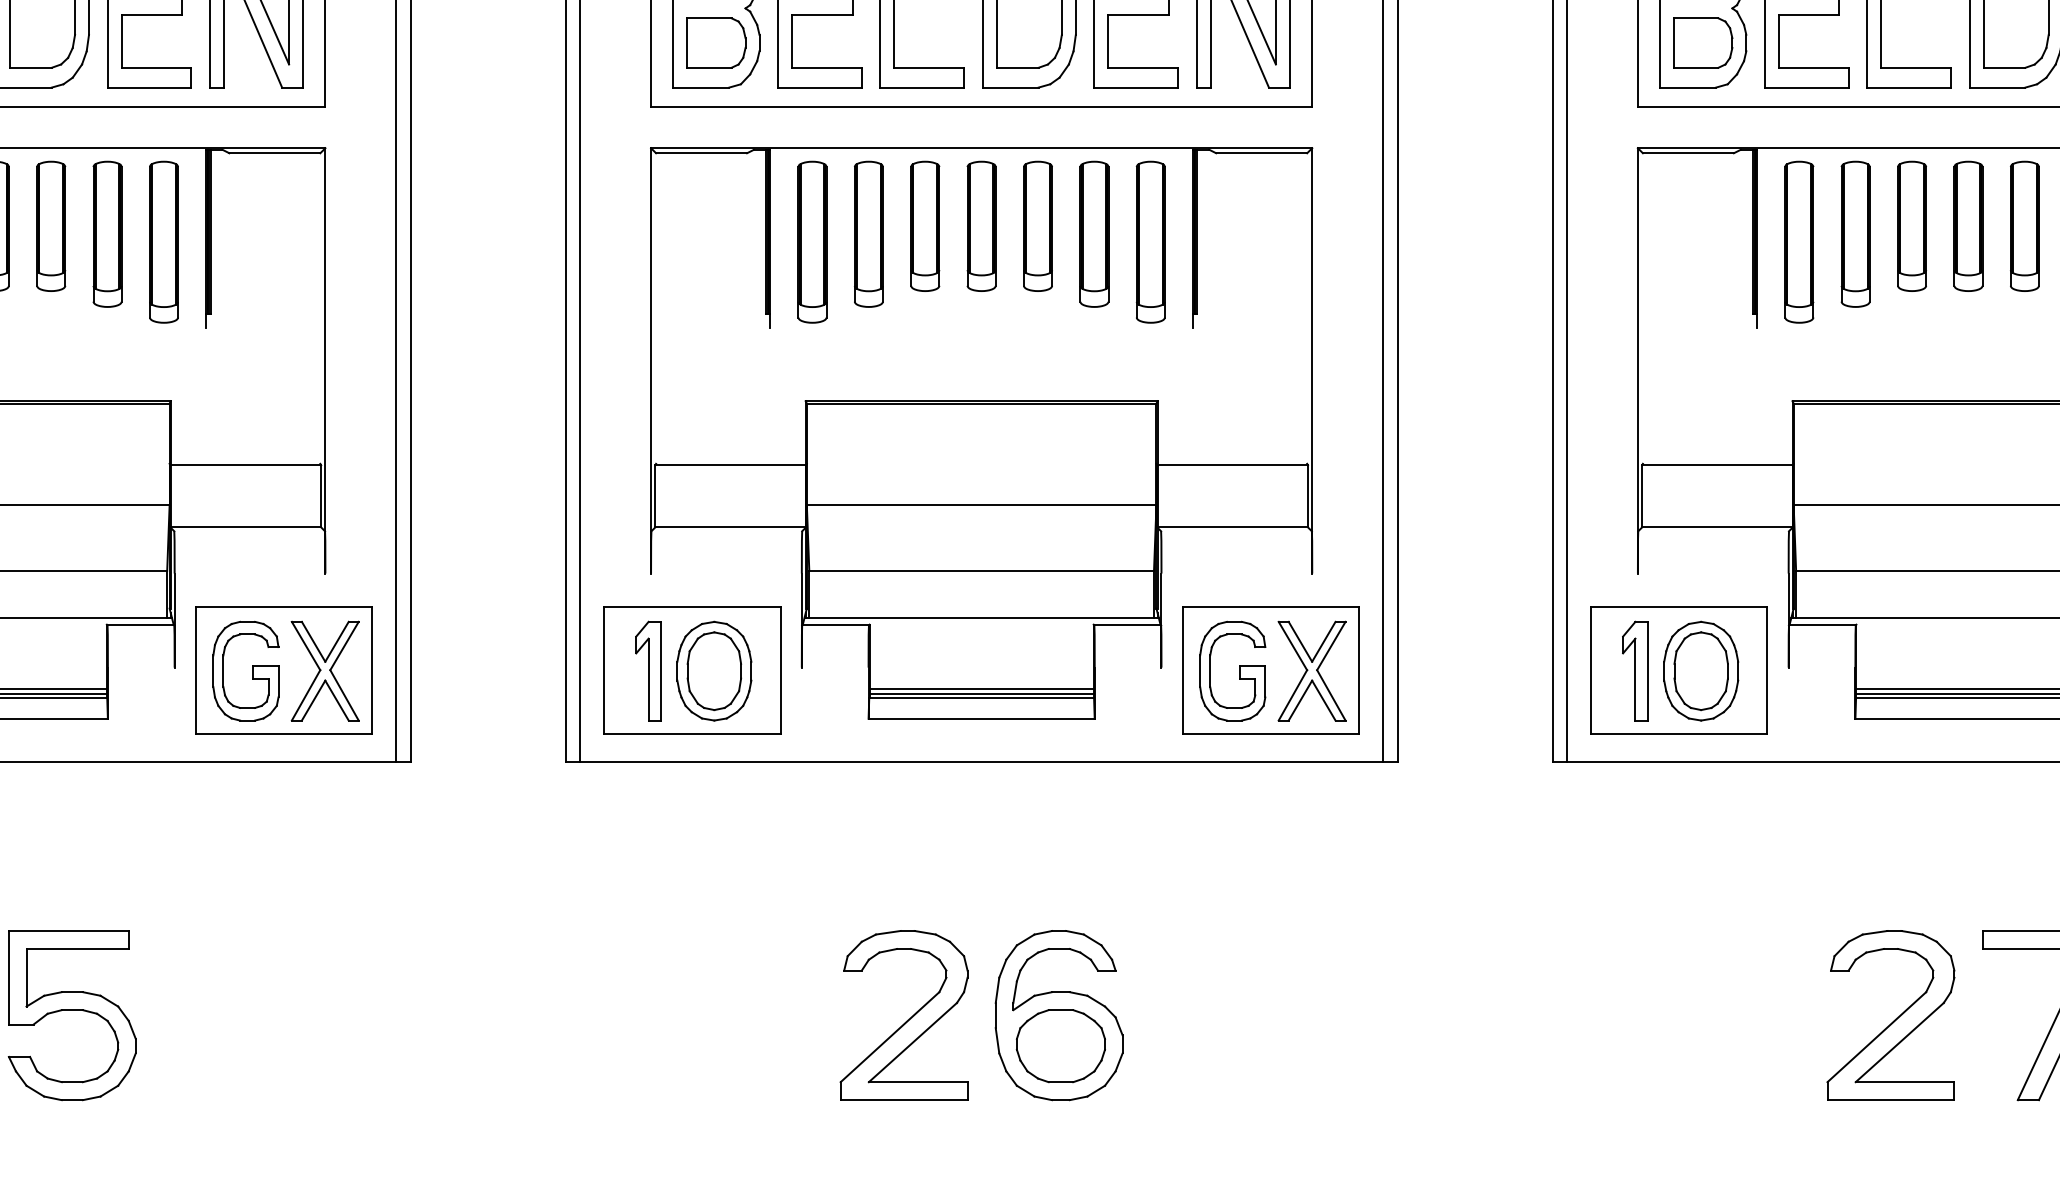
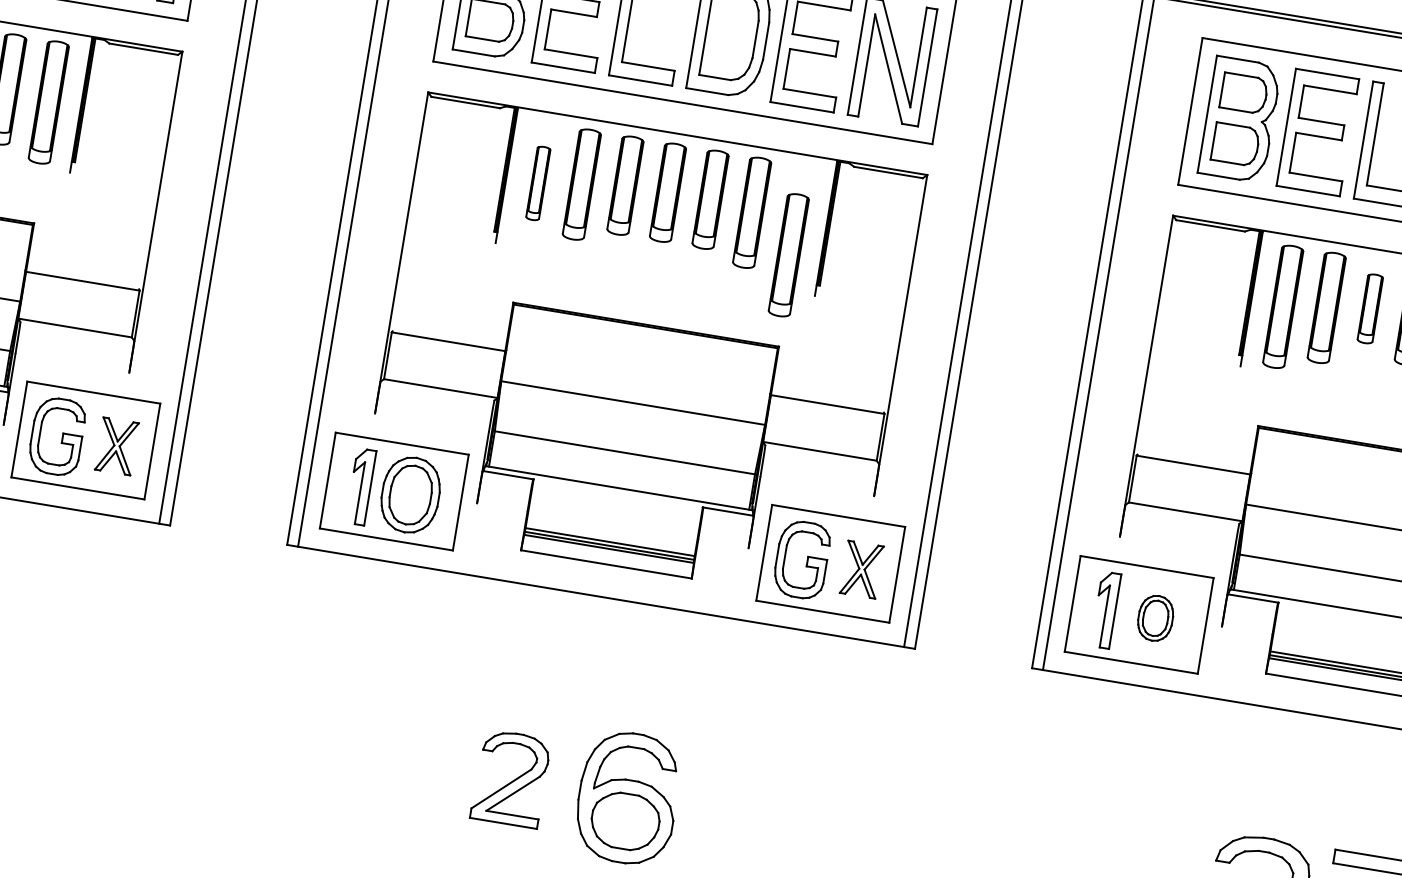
part: (1911, 225) -> (1369, 308), size x0.7
part: (812, 241) -> (538, 183), size x0.6
part: (1150, 241) -> (788, 254), moved
part: (324, 670) -> (116, 445), size x0.7
part: (1311, 670) -> (861, 569), size x0.7
part: (1701, 670) -> (1155, 617), size x0.6
part: (903, 1015) -> (510, 778), size x0.7

